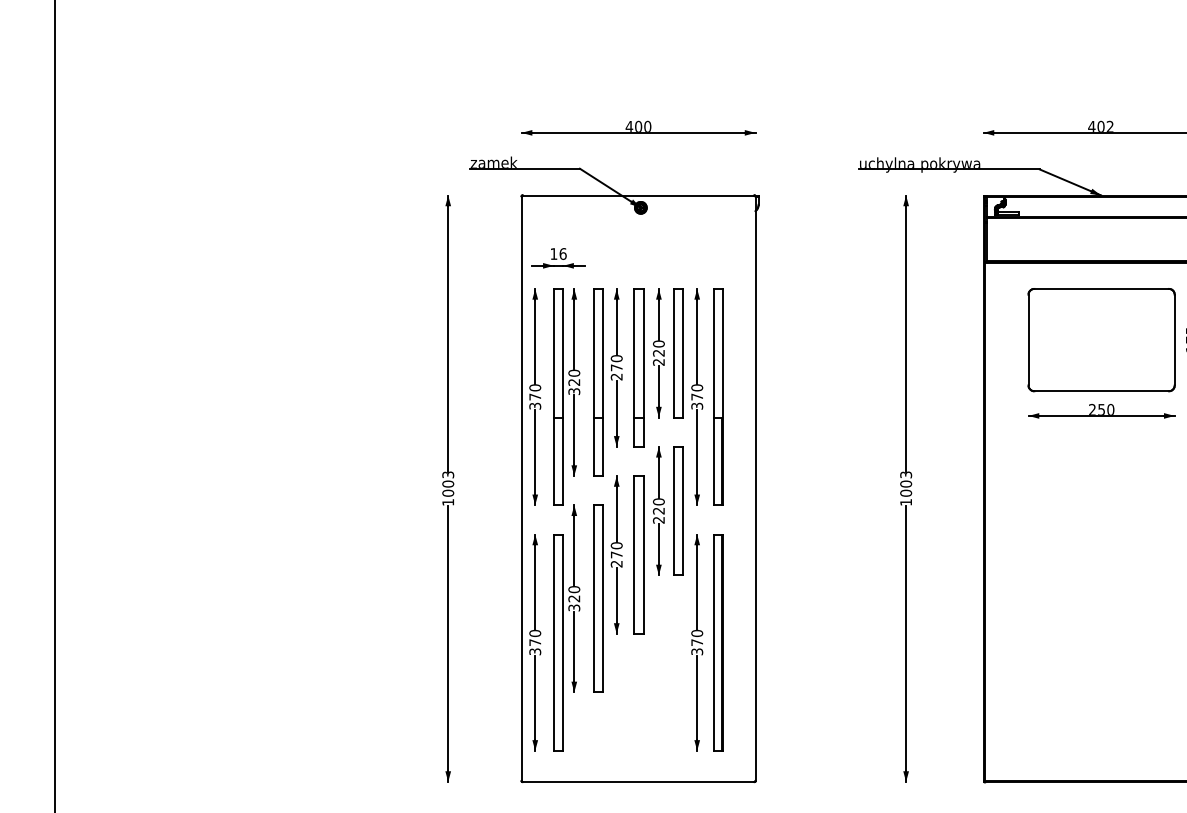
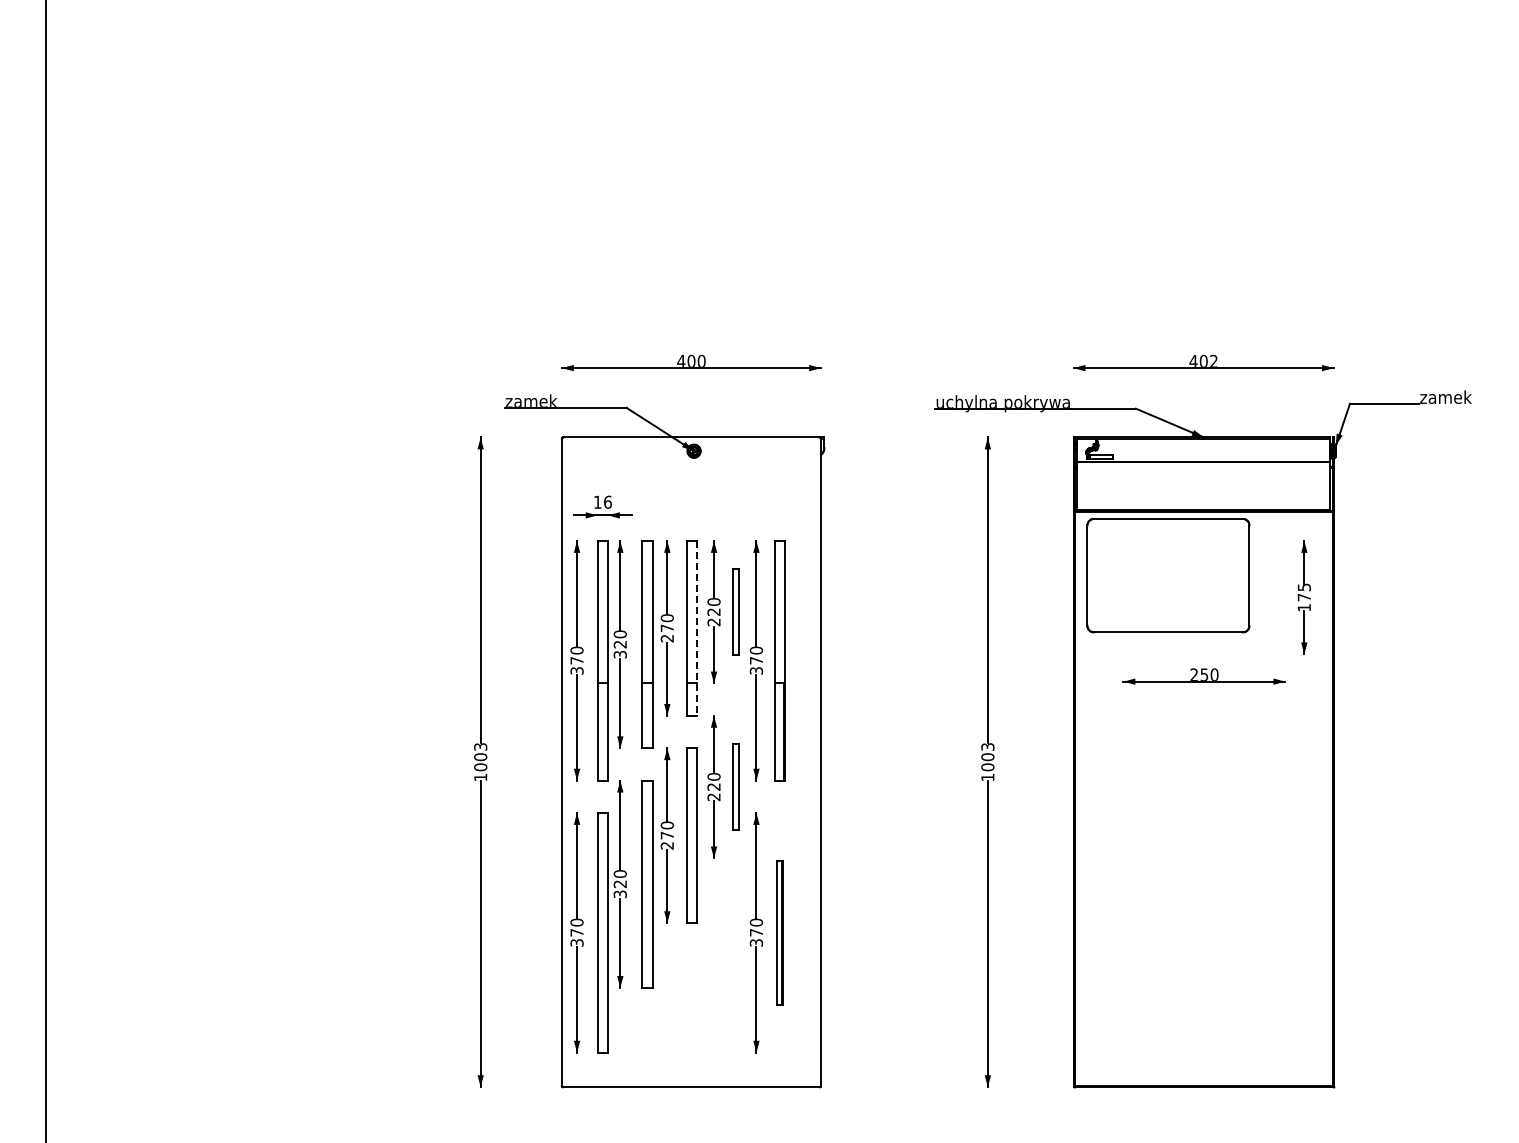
part: (1101, 339) -> (1168, 575), moved
part: (678, 352) -> (735, 611), size x0.6
line: (643, 367) -> (697, 628), solid -> dashed
part: (678, 510) -> (735, 786), size x0.6
part: (718, 642) -> (779, 932), size x0.6

